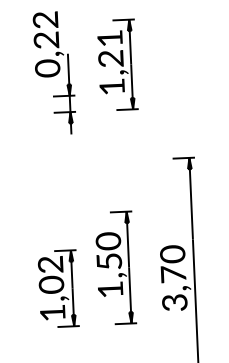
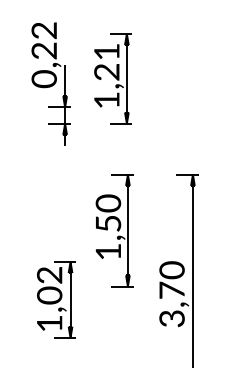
part: (116, 64) -> (112, 78), moved
part: (54, 72) -> (50, 83), moved
part: (115, 268) -> (114, 230), moved

